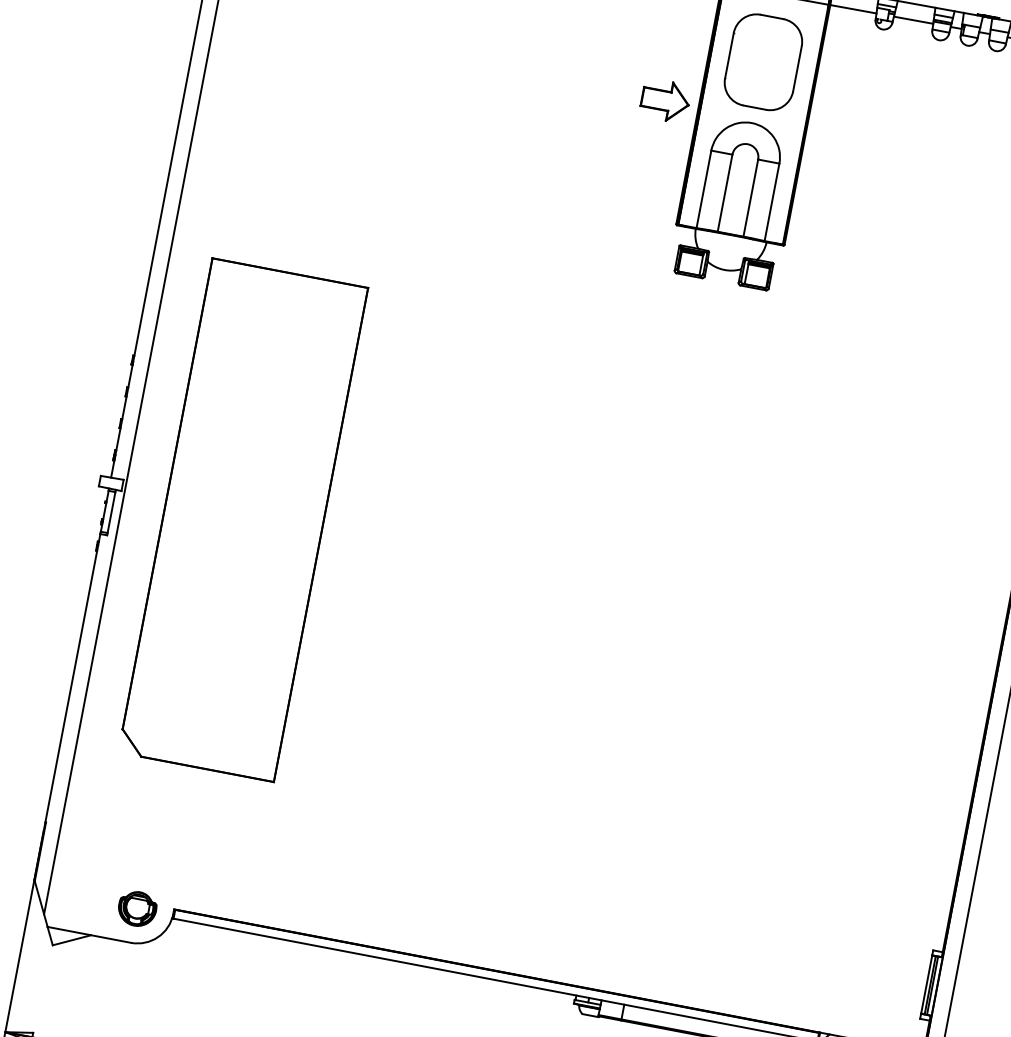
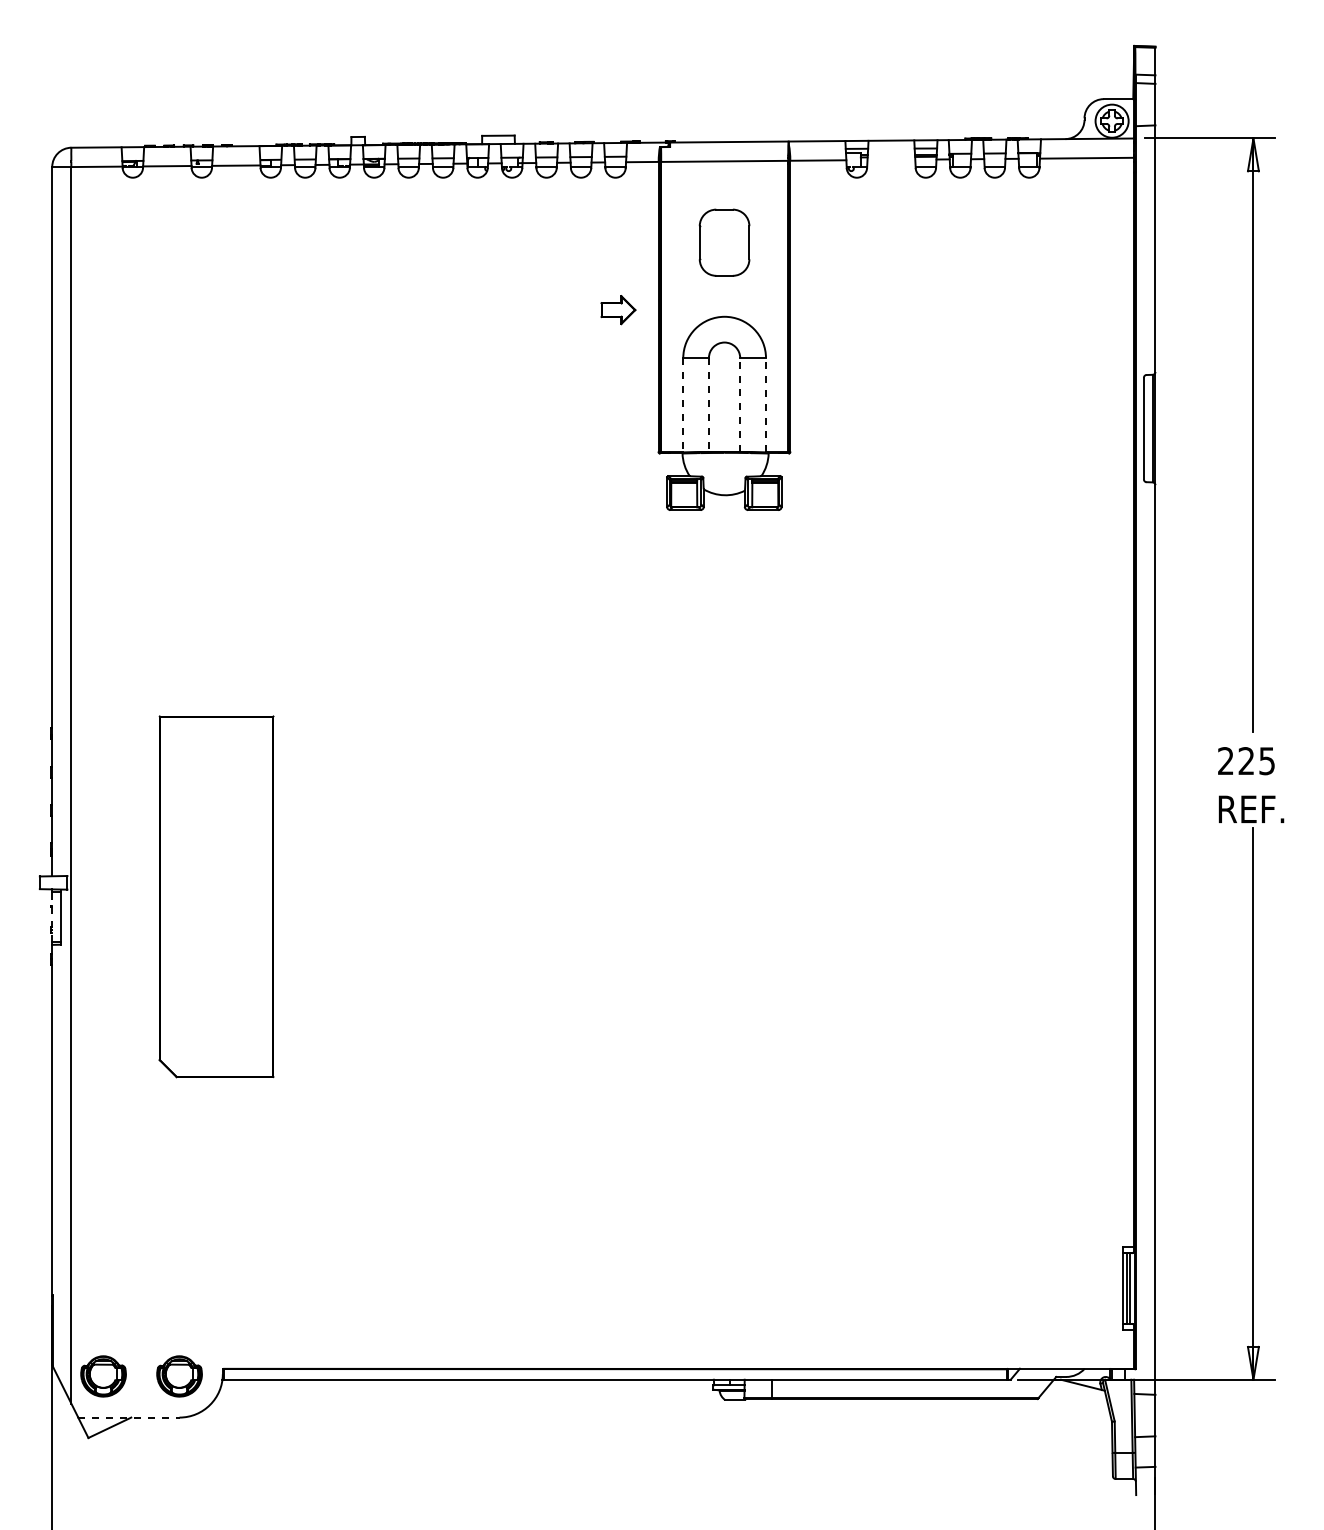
line: (913, 19) -> (891, 159), removed
part: (763, 61) -> (724, 242), size x0.6
part: (665, 100) -> (618, 309), size x0.6
line: (704, 189) -> (683, 405), solid -> dashed
line: (724, 193) -> (708, 405), solid -> dashed
line: (750, 198) -> (740, 405), solid -> dashed
line: (772, 201) -> (766, 404), solid -> dashed
line: (104, 511) -> (52, 917), solid -> dashed
part: (243, 520) -> (216, 896), size x0.6
part: (74, 897) -> (103, 1376), added
line: (88, 934) -> (128, 1417), solid -> dashed

